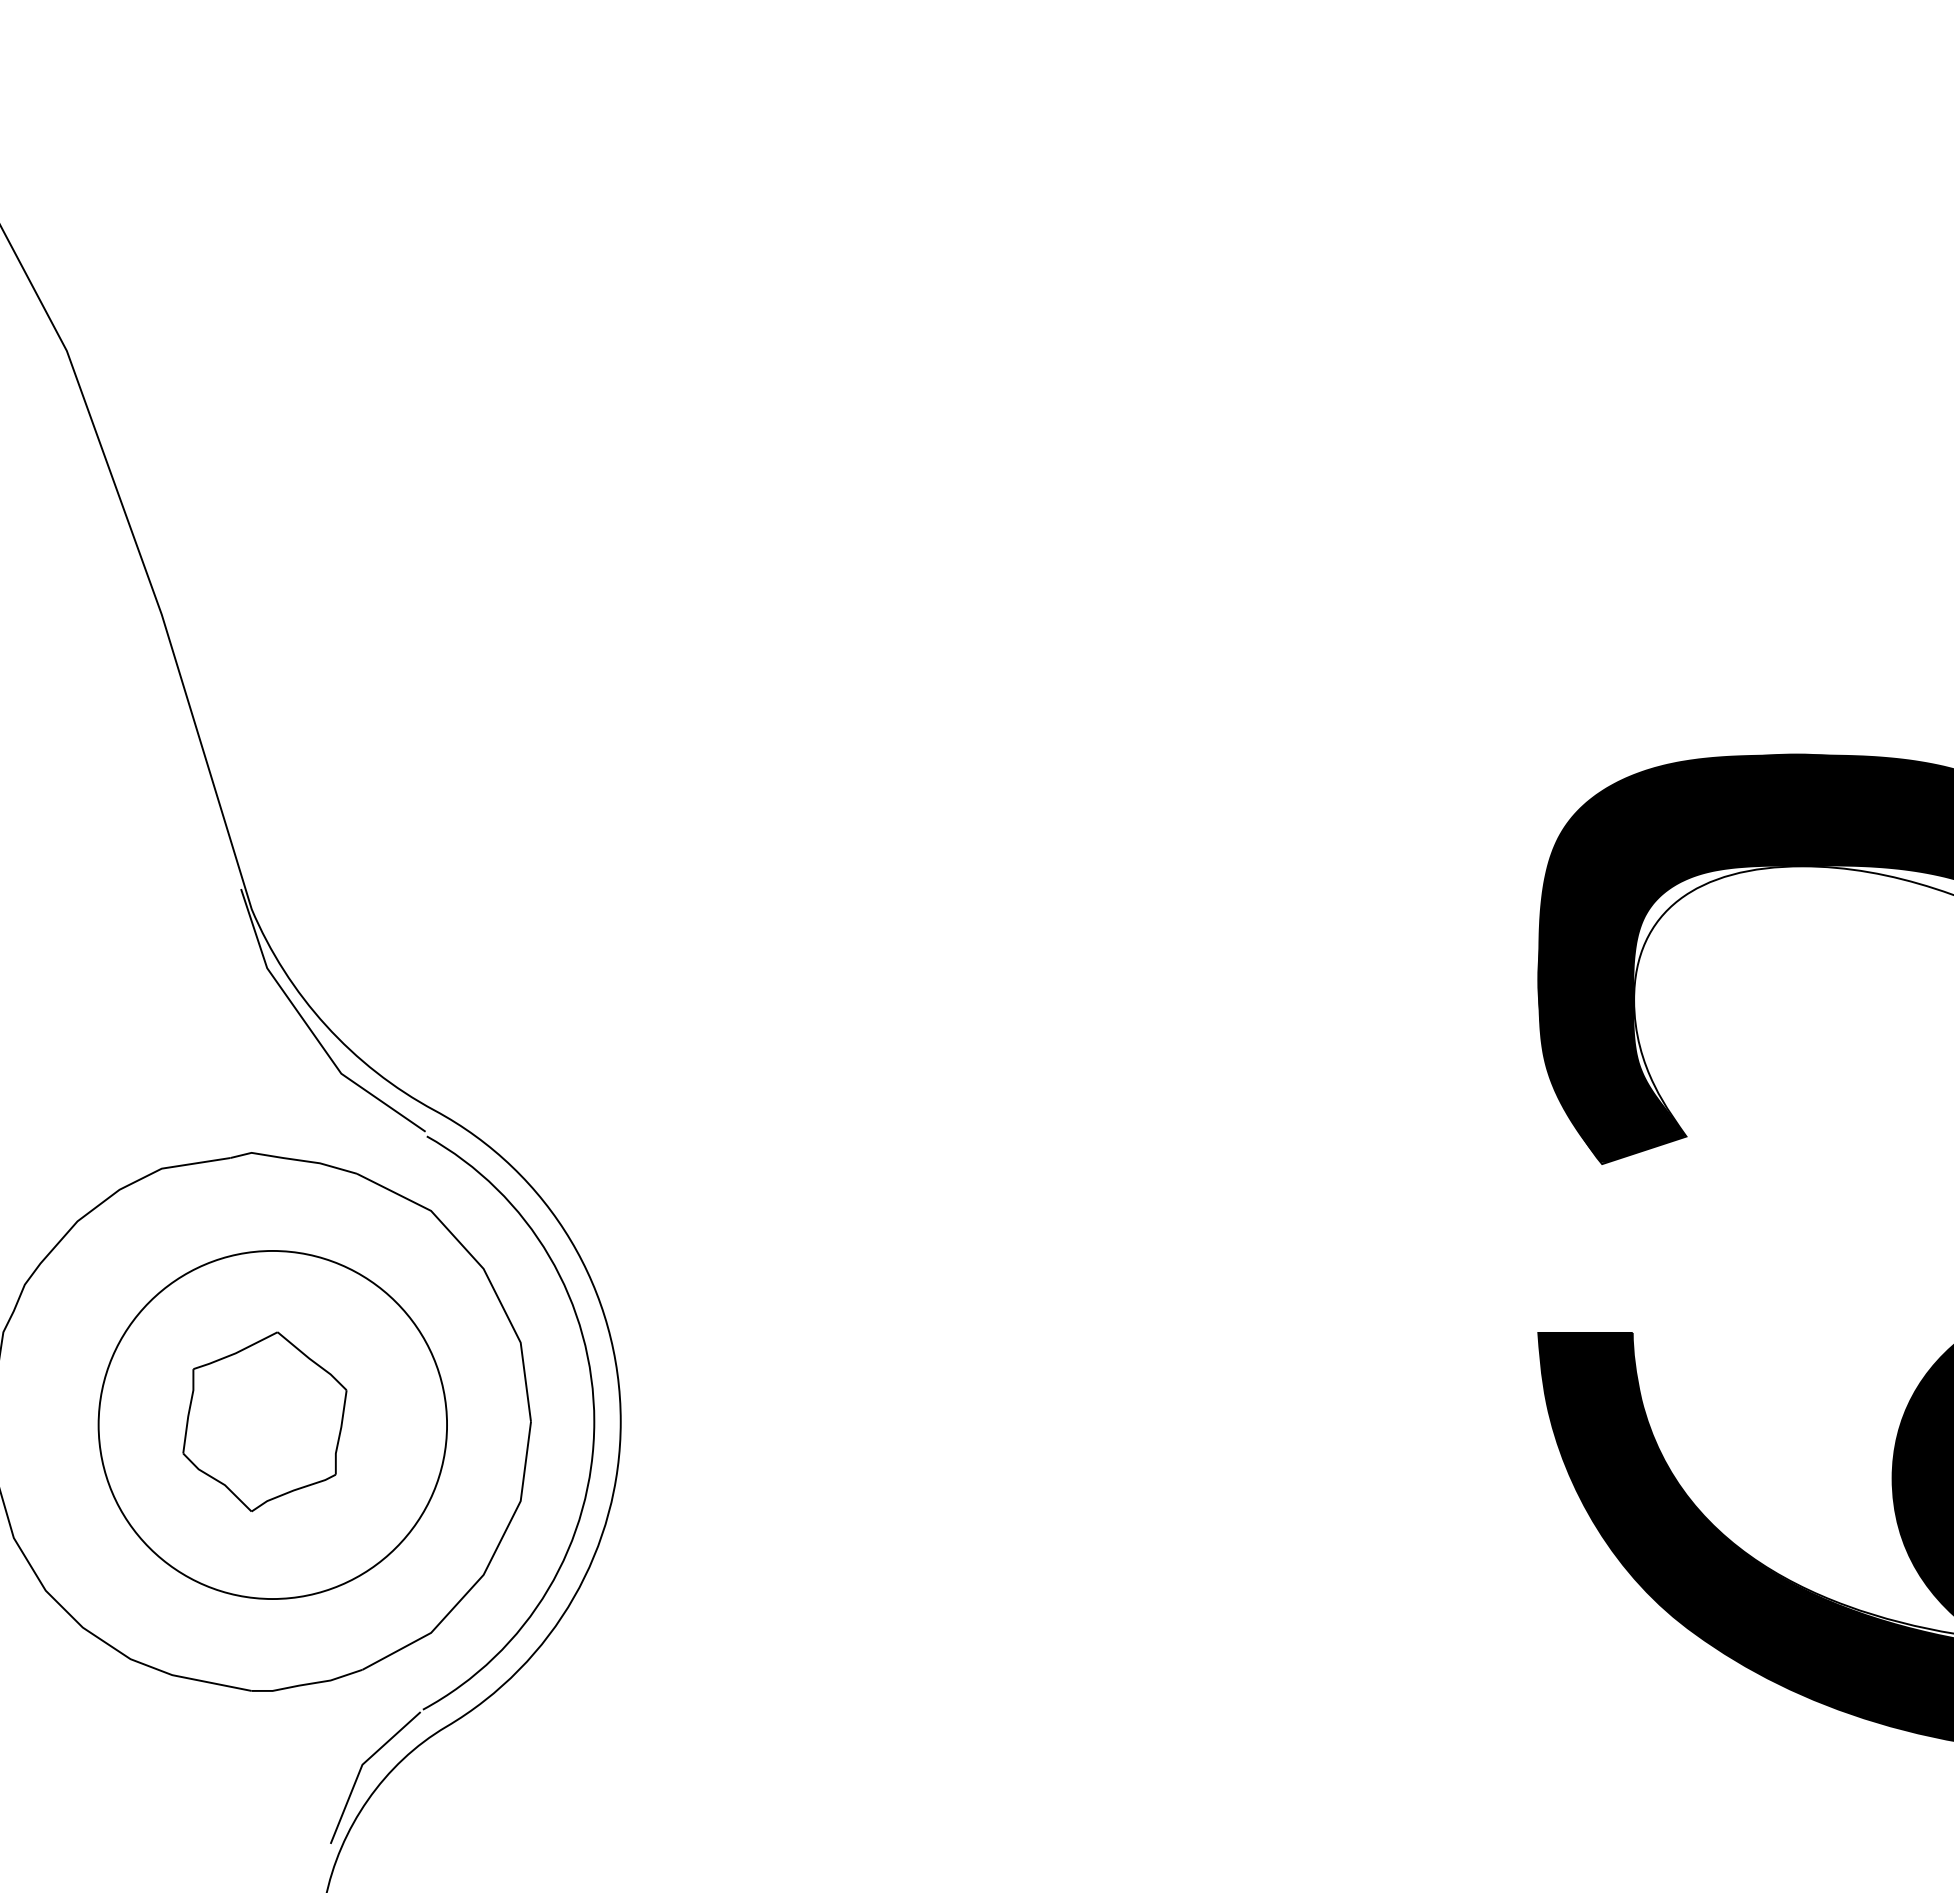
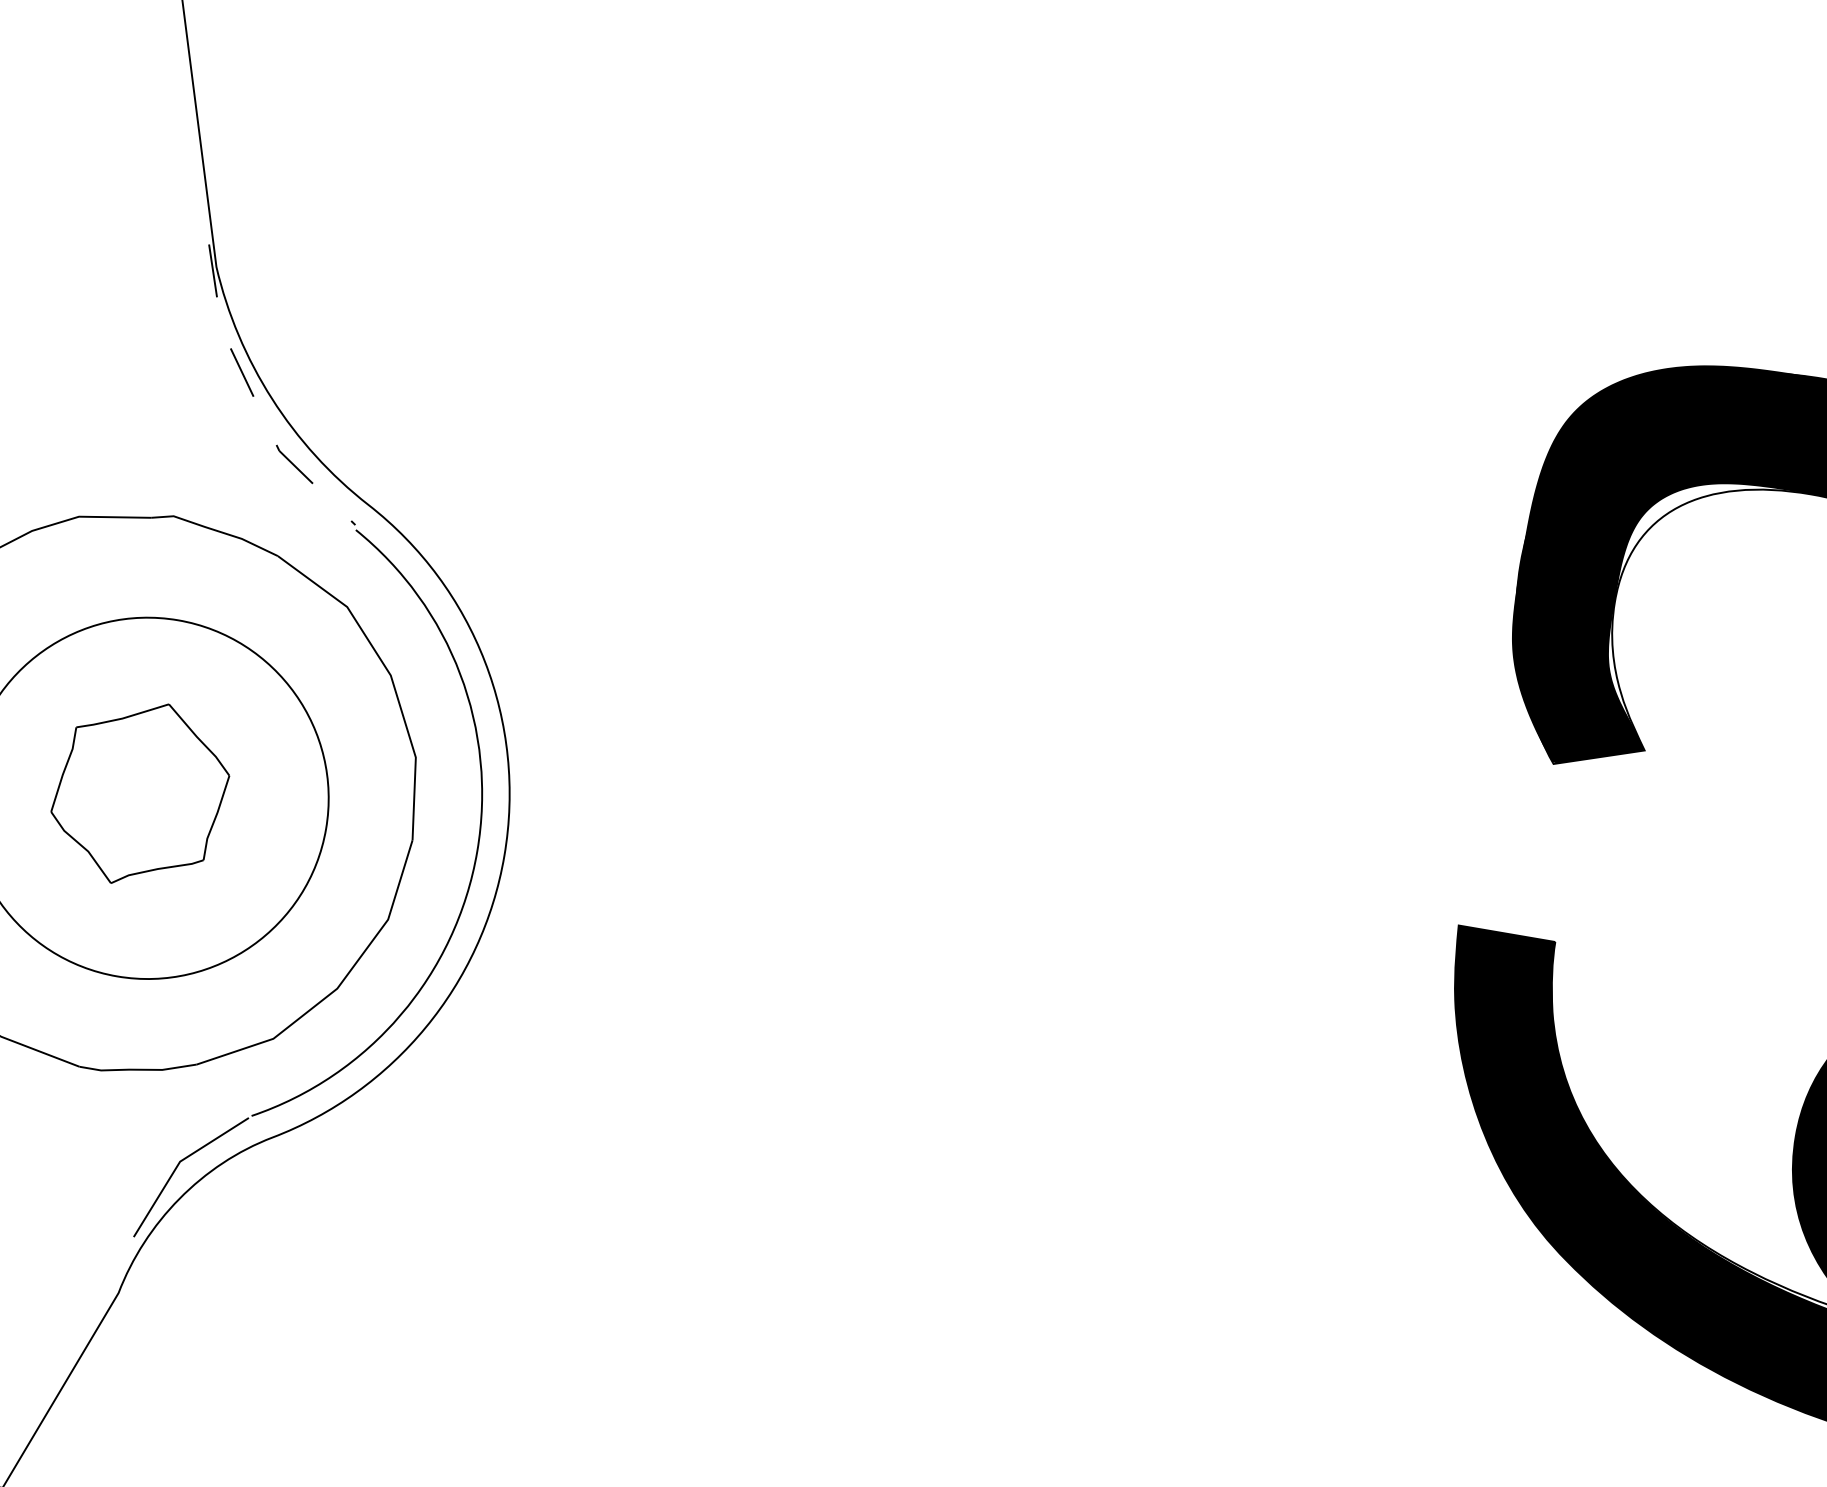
line: (309, 1028) -> (254, 399), solid -> dashed

